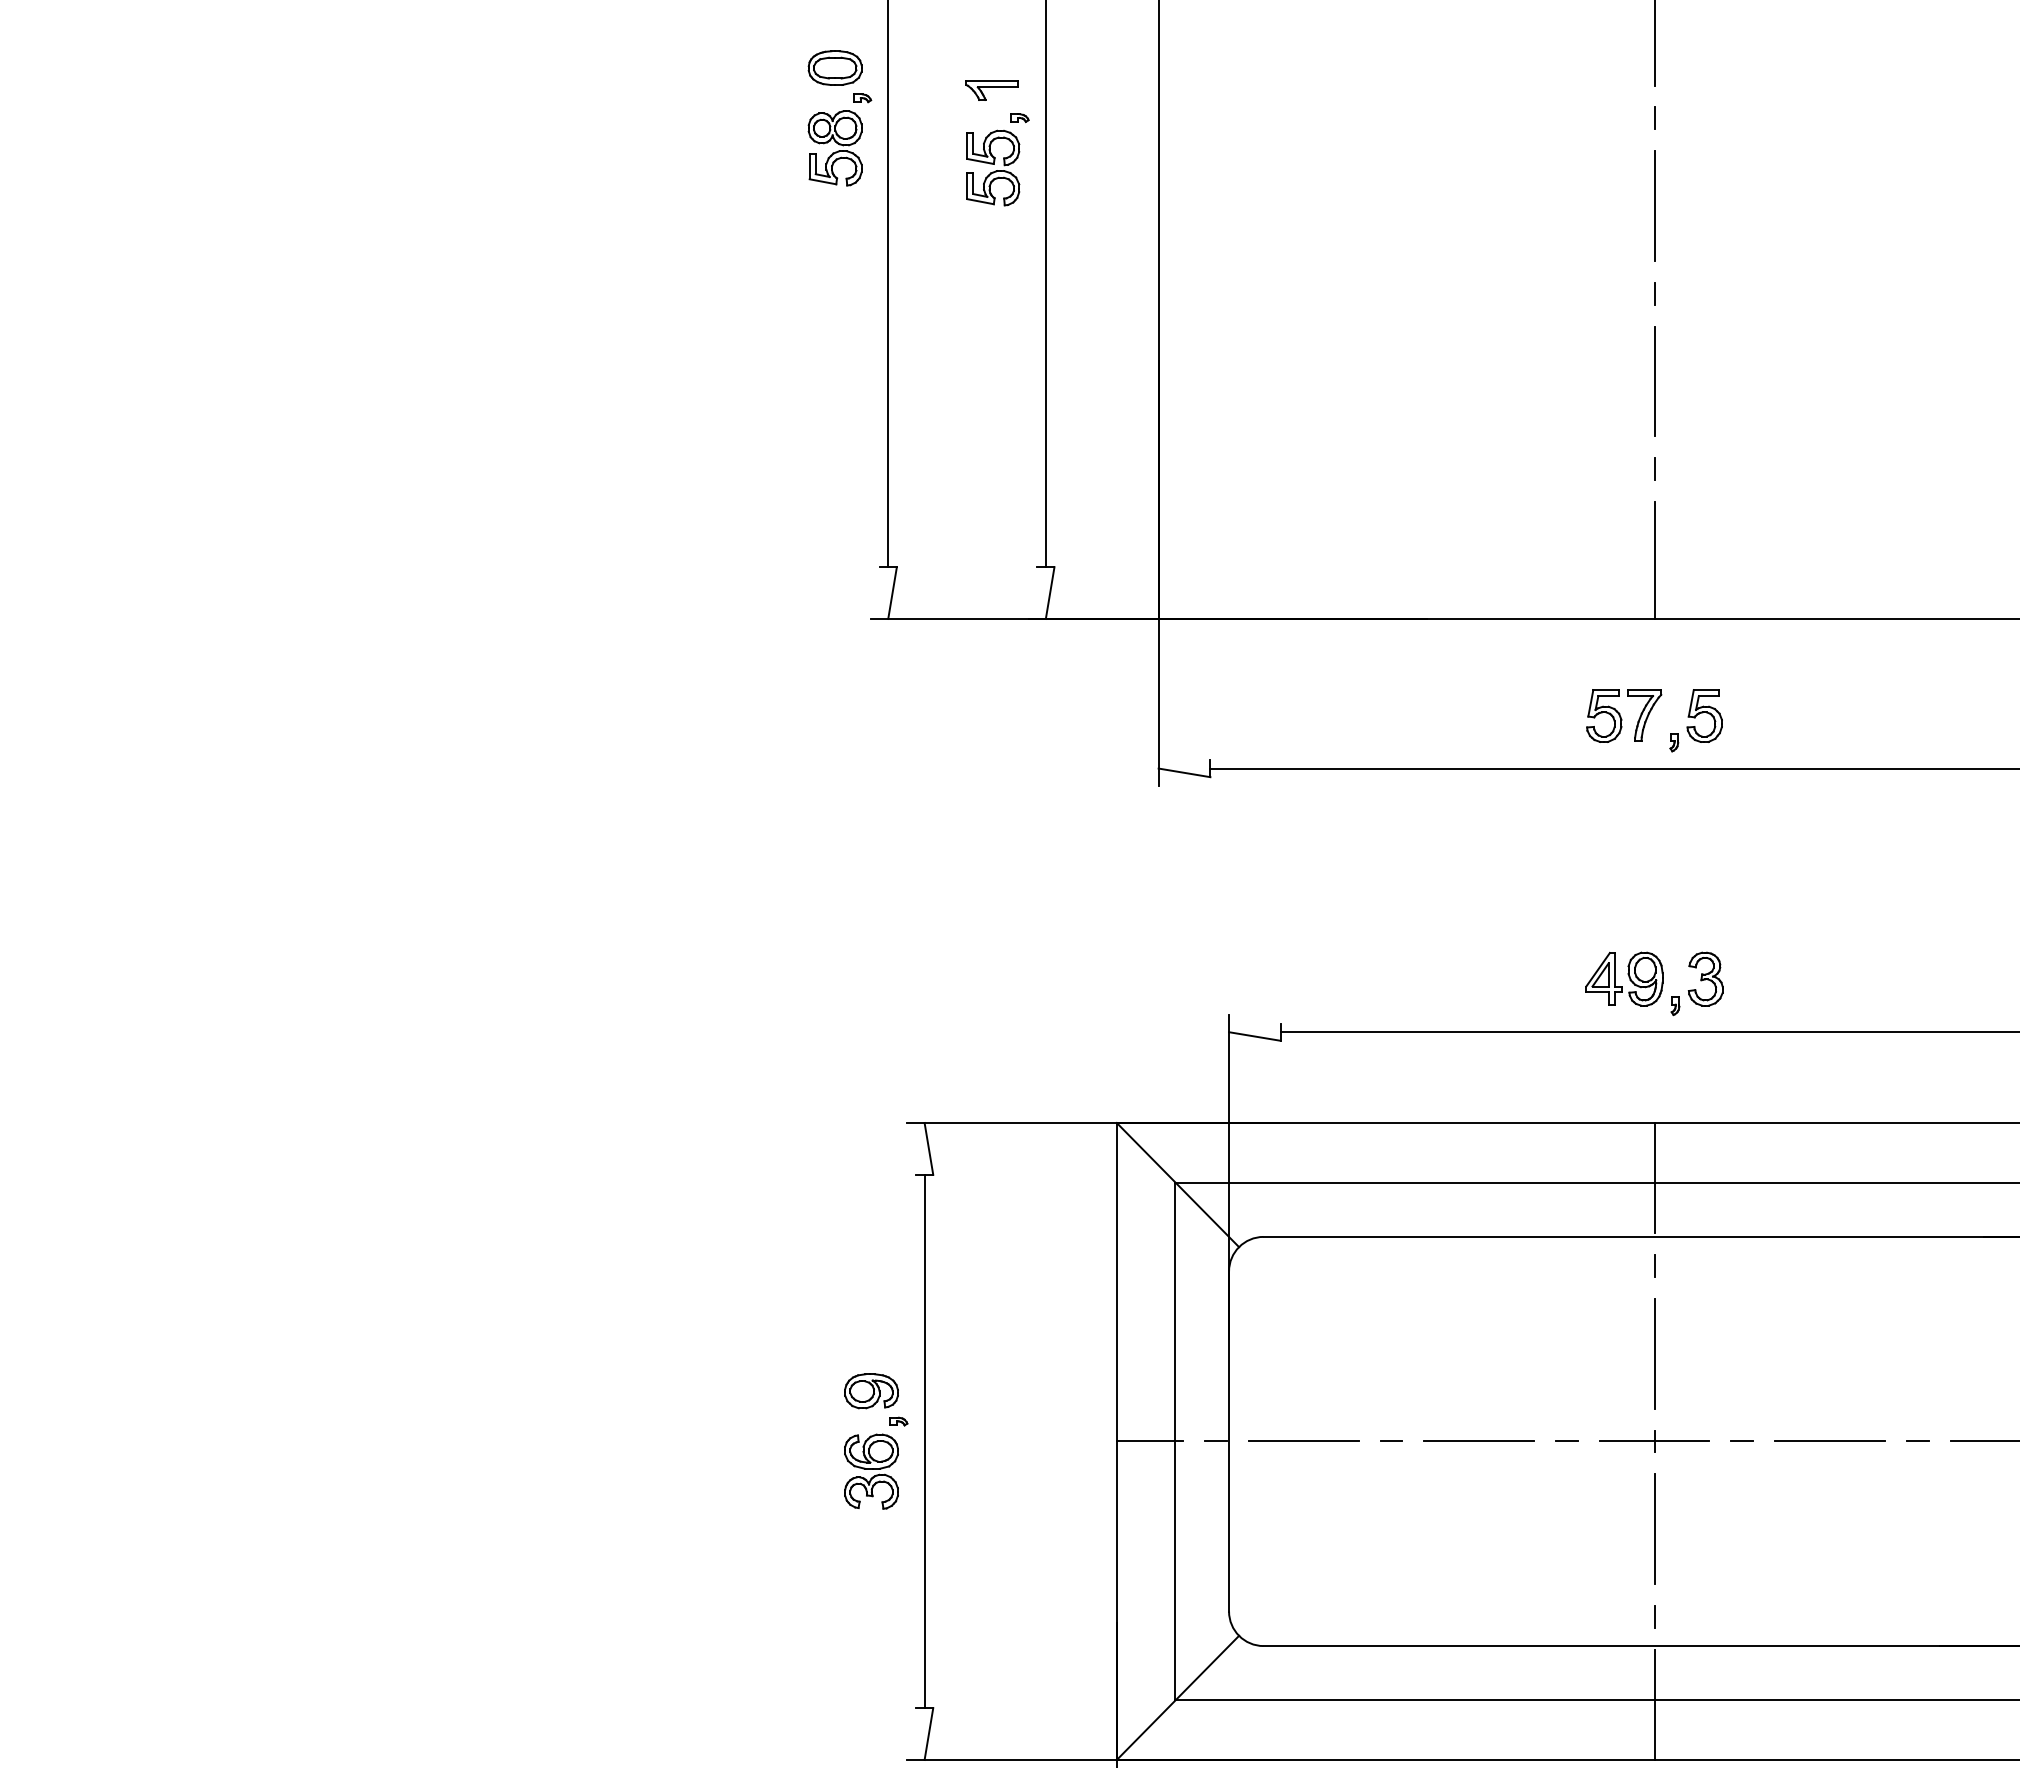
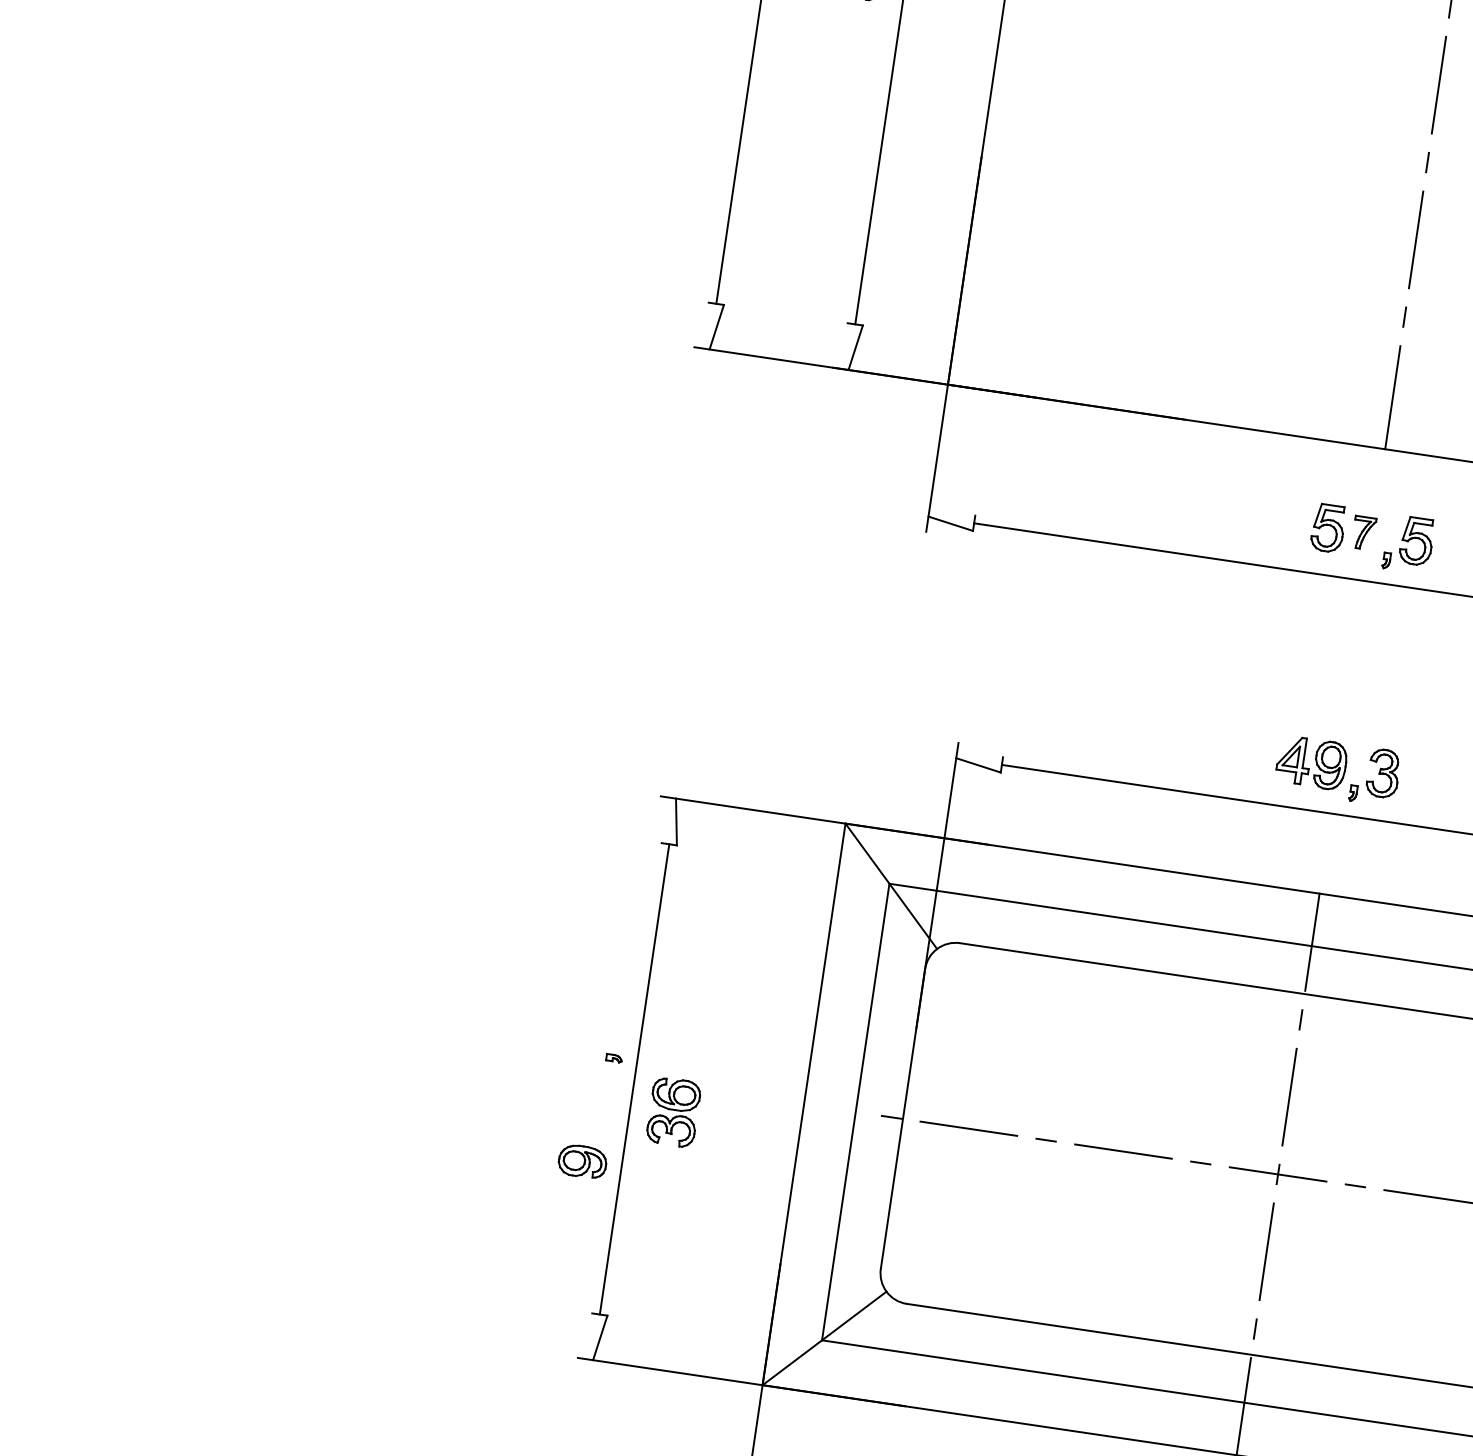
part: (1644, 715) -> (1363, 533), size x0.7
part: (871, 1391) -> (582, 1161), moved
line: (1149, 1441) -> (832, 1108), removed
part: (871, 1471) -> (673, 1112), moved

